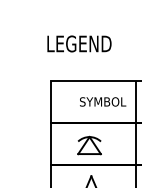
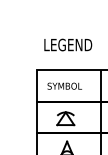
text: (79, 43) -> (68, 44), moved
text: (102, 100) -> (64, 85), moved

